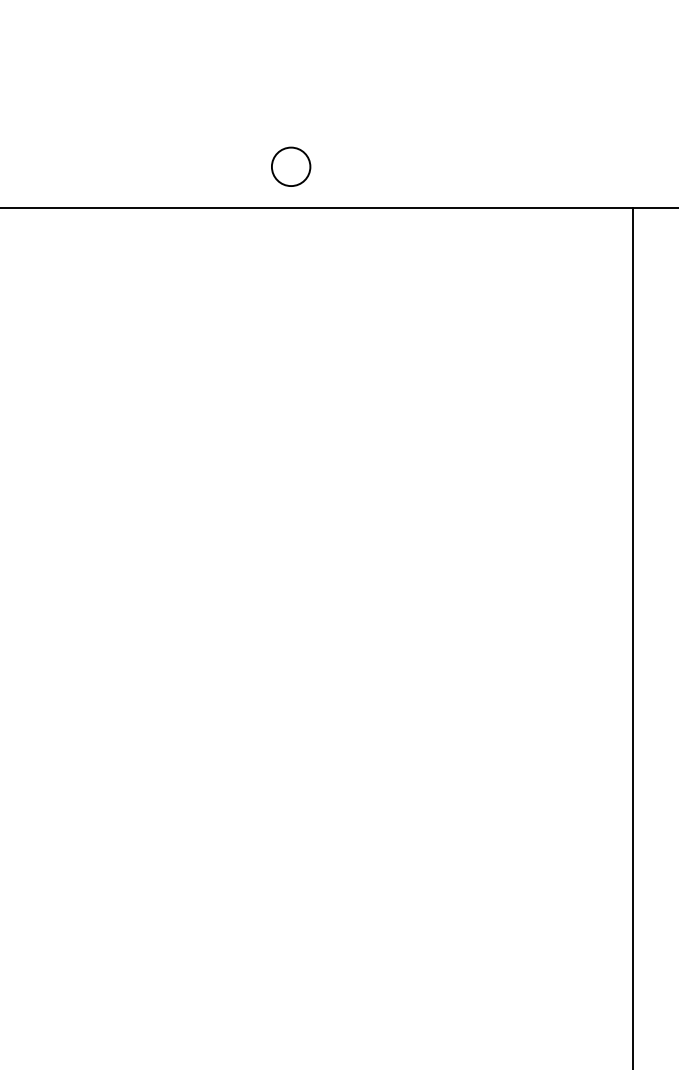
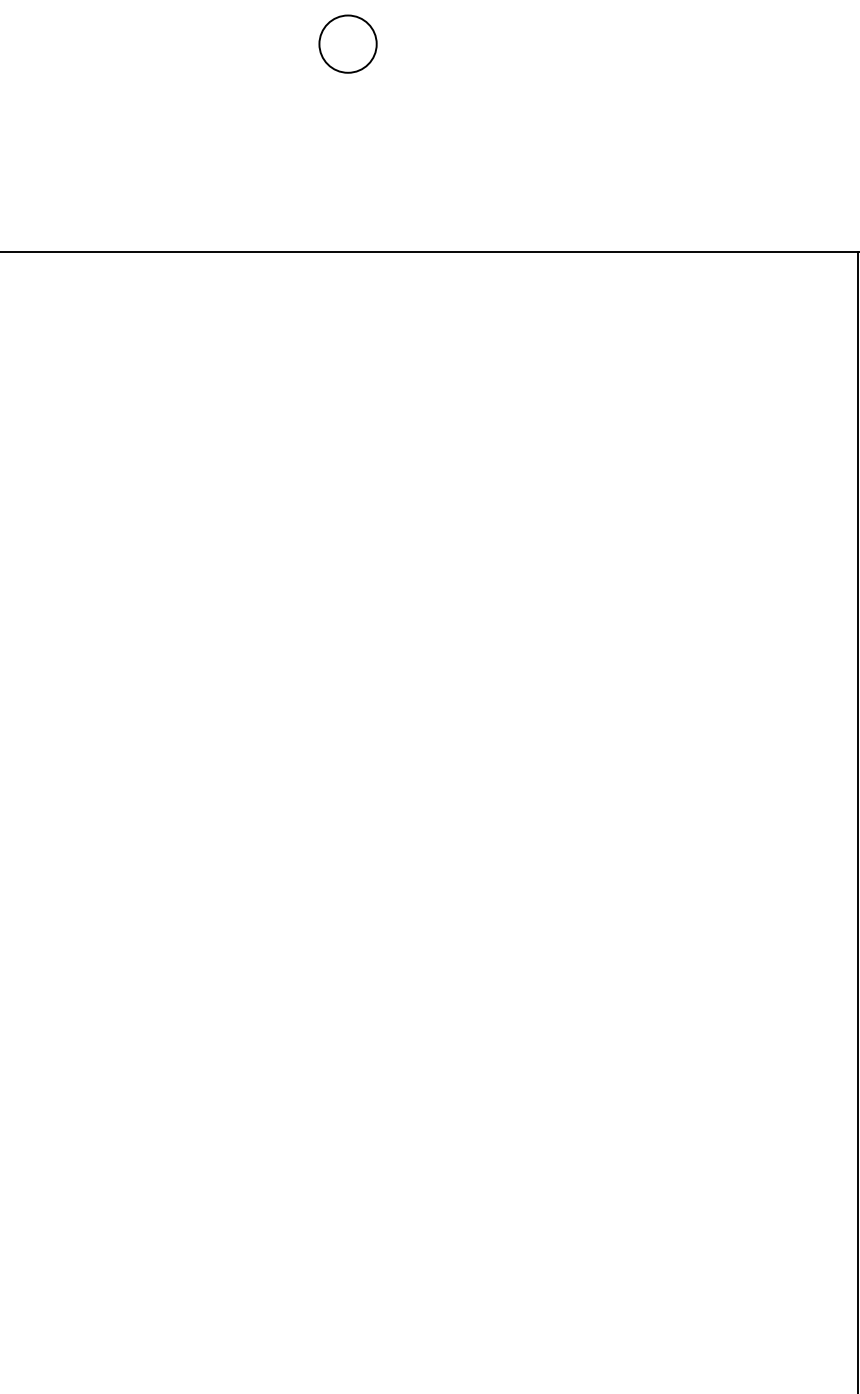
circle: (291, 166) -> (348, 43), moved

